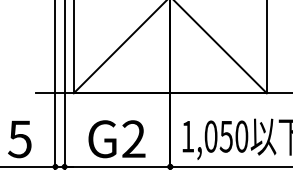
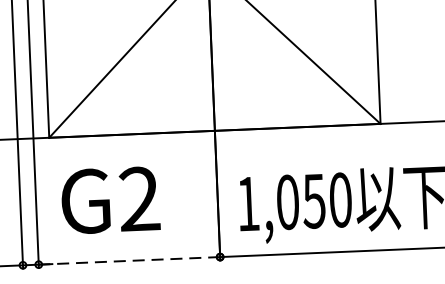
text: (116, 139) -> (109, 200), moved
line: (117, 166) -> (129, 260), solid -> dashed

